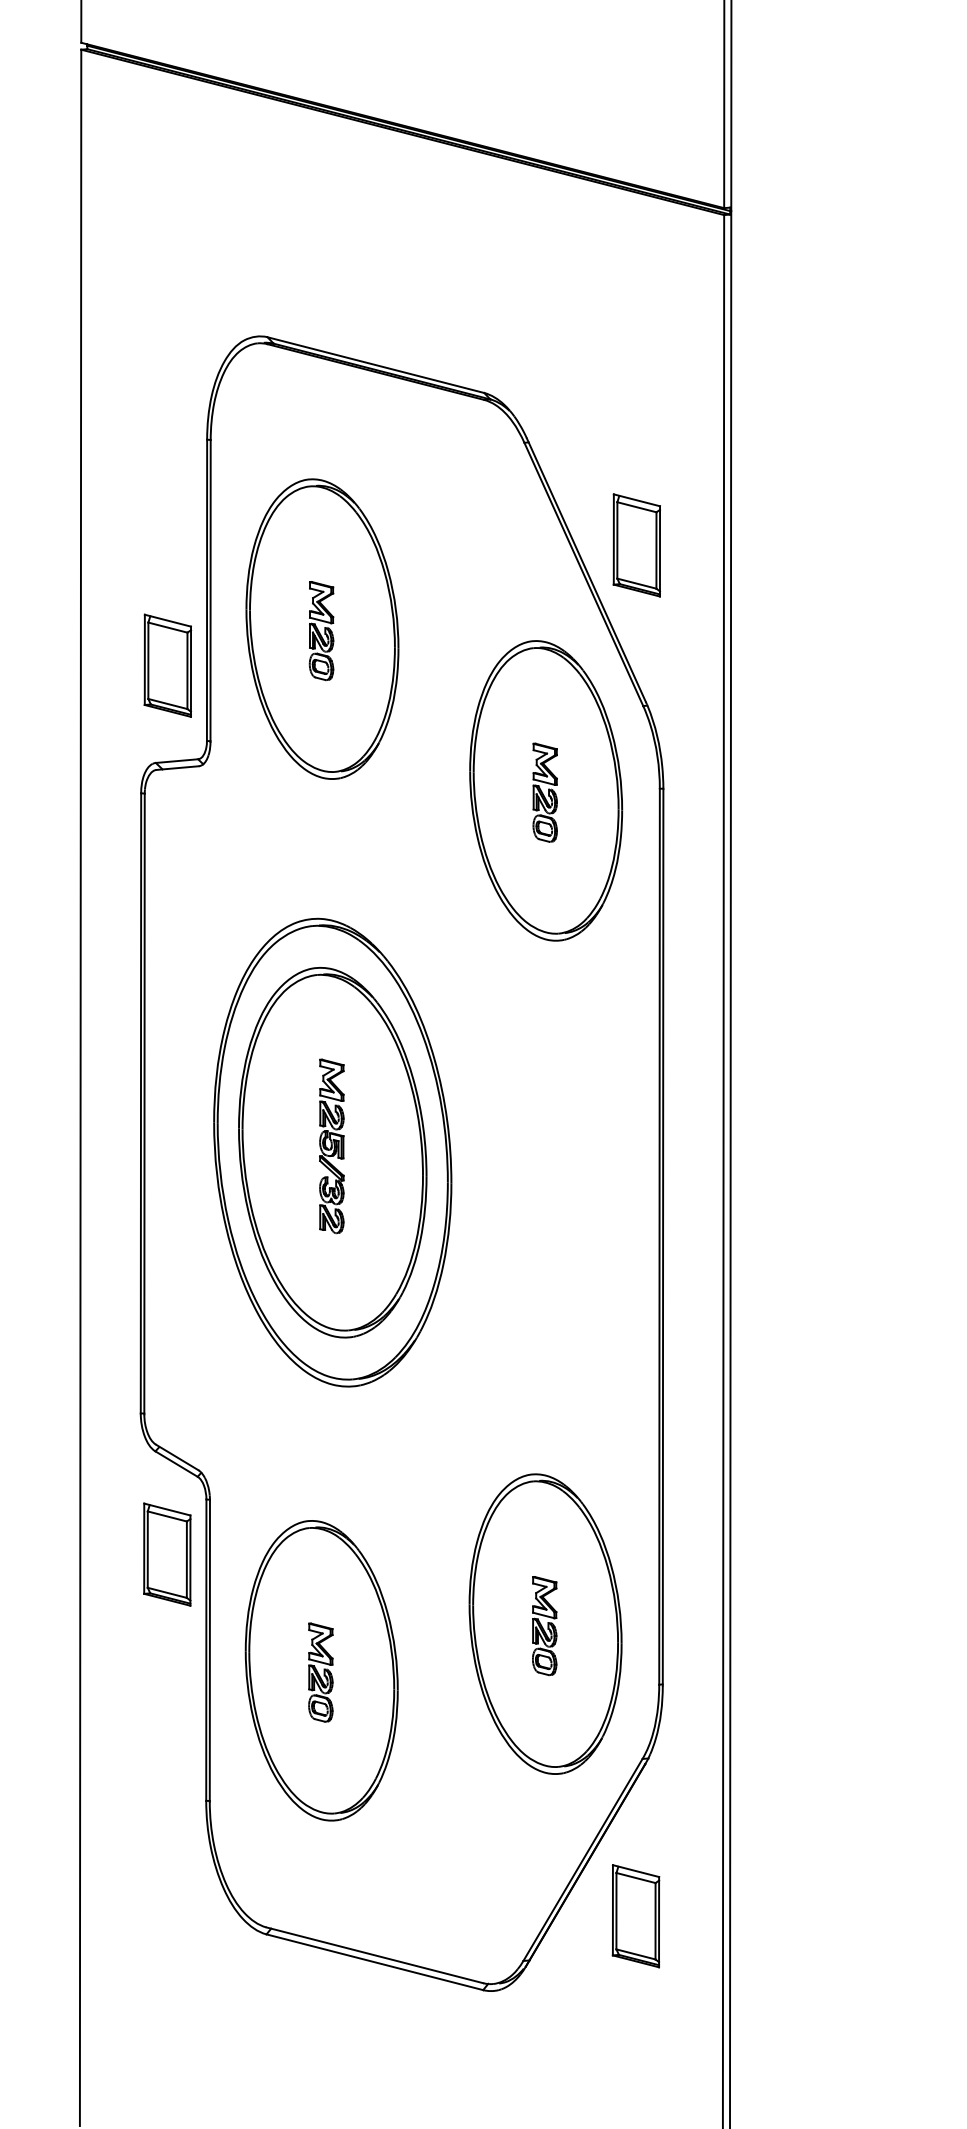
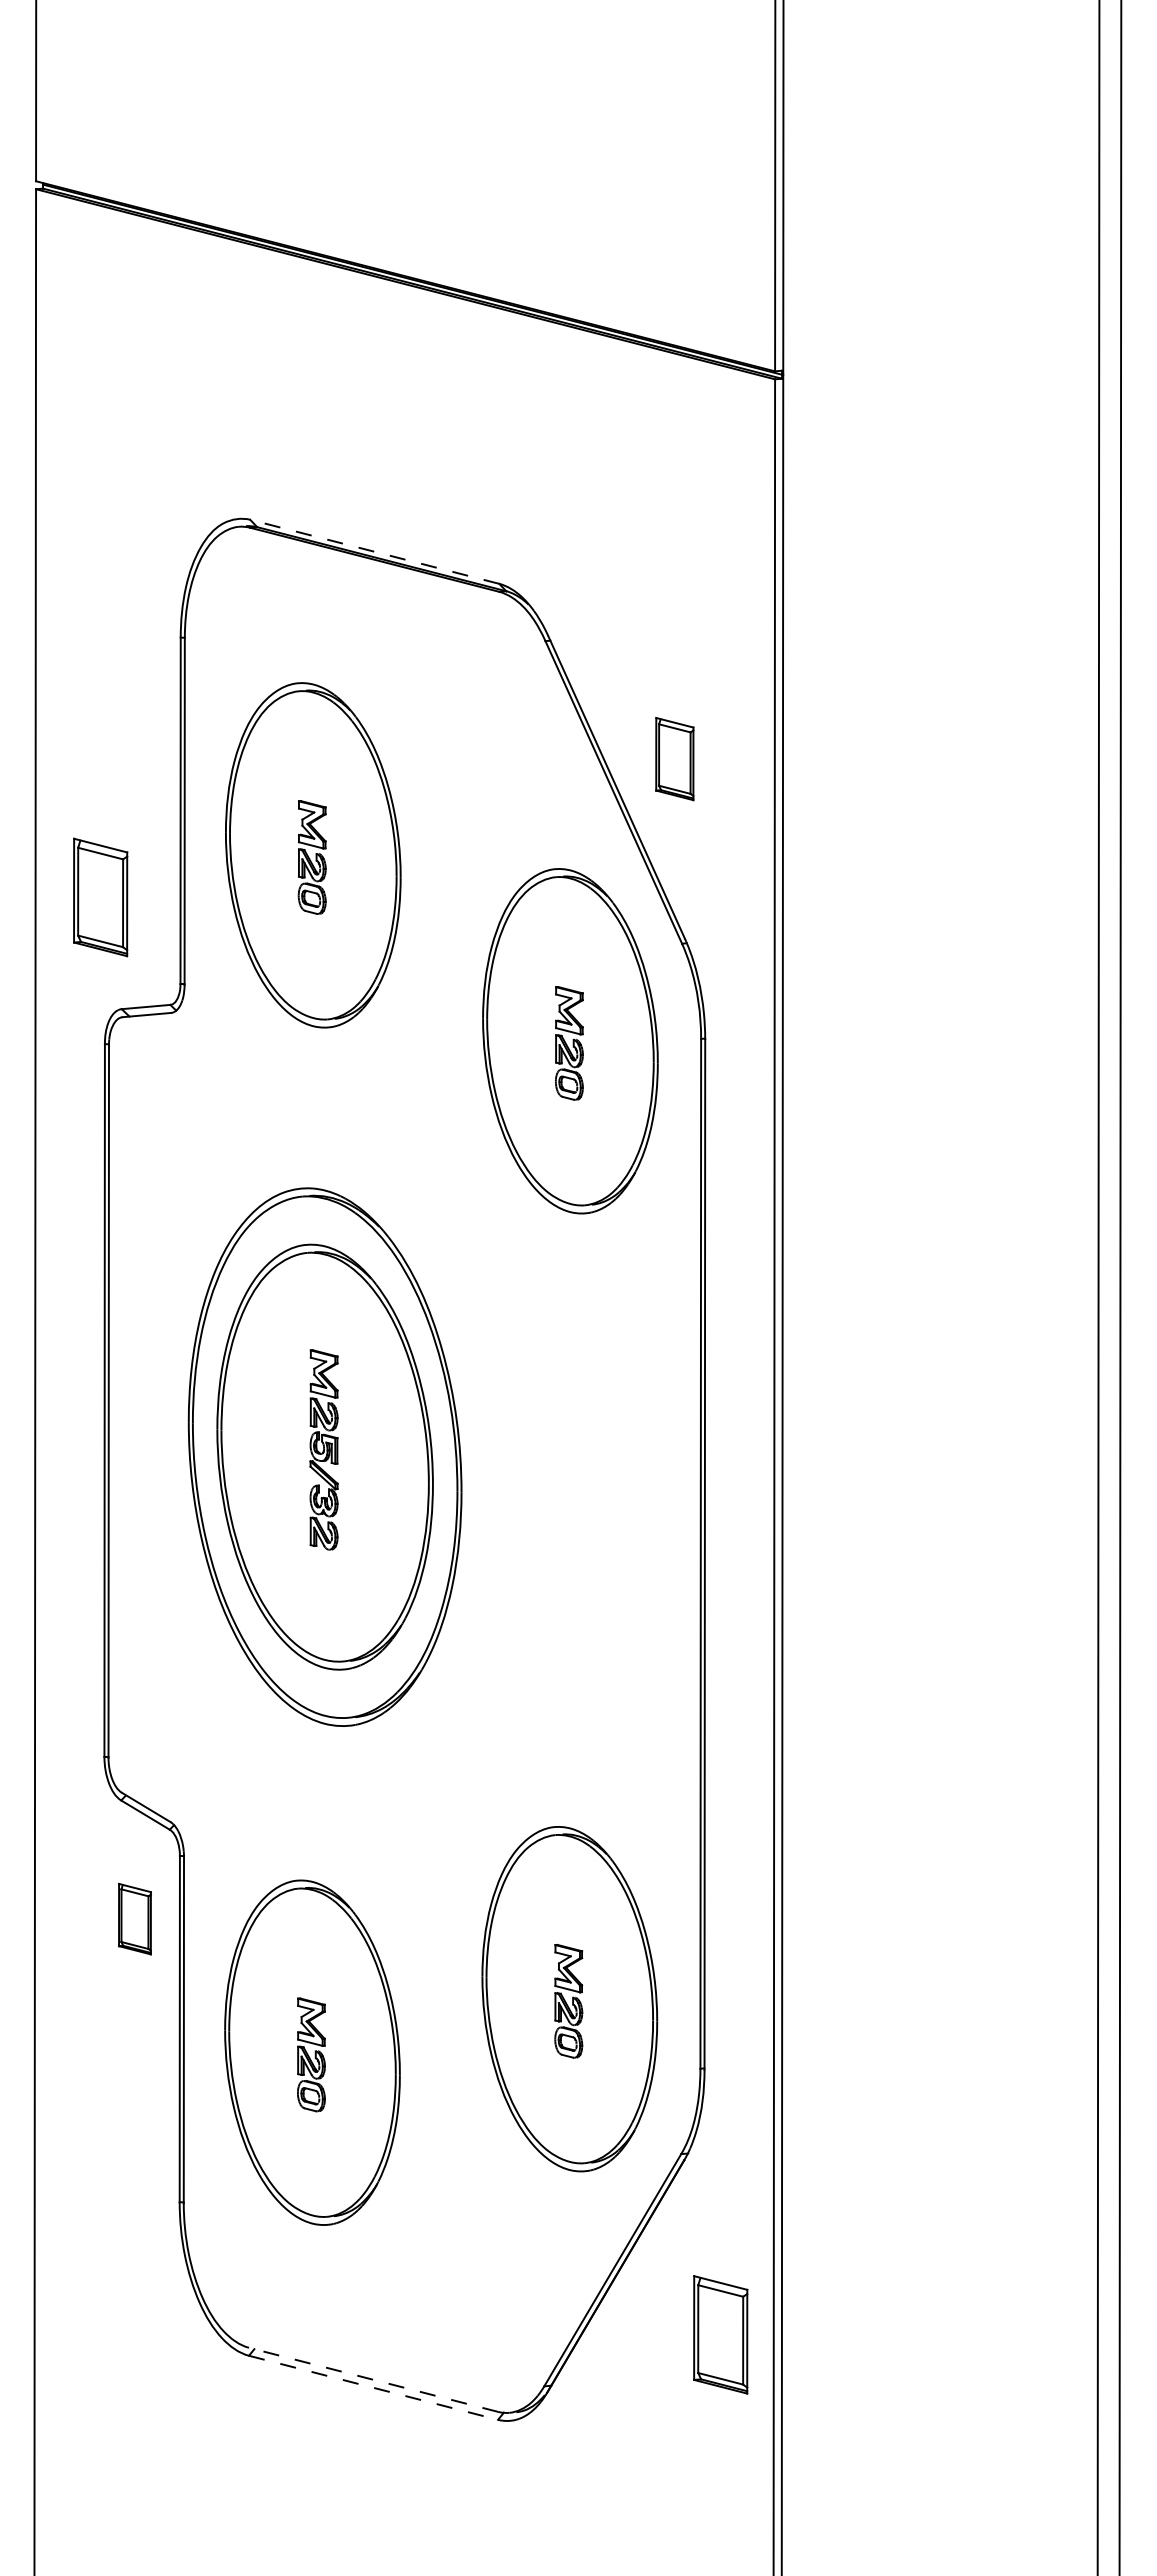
line: (375, 364) -> (374, 551), solid -> dashed
part: (636, 544) -> (674, 758), size x0.7
part: (167, 665) -> (100, 897), moved
part: (166, 1554) -> (134, 1918), size x0.6
part: (635, 1915) -> (720, 2334), moved
line: (374, 1955) -> (373, 2379), solid -> dashed
line: (374, 1961) -> (373, 2387), solid -> dashed

